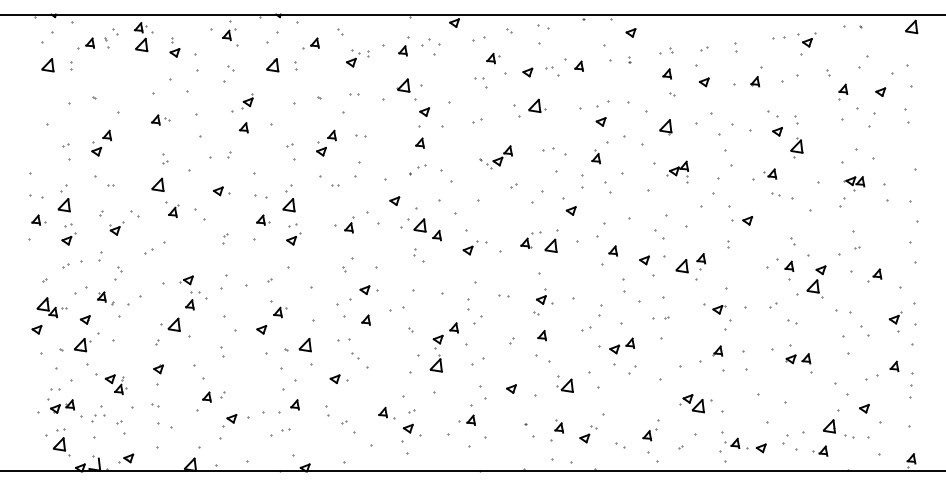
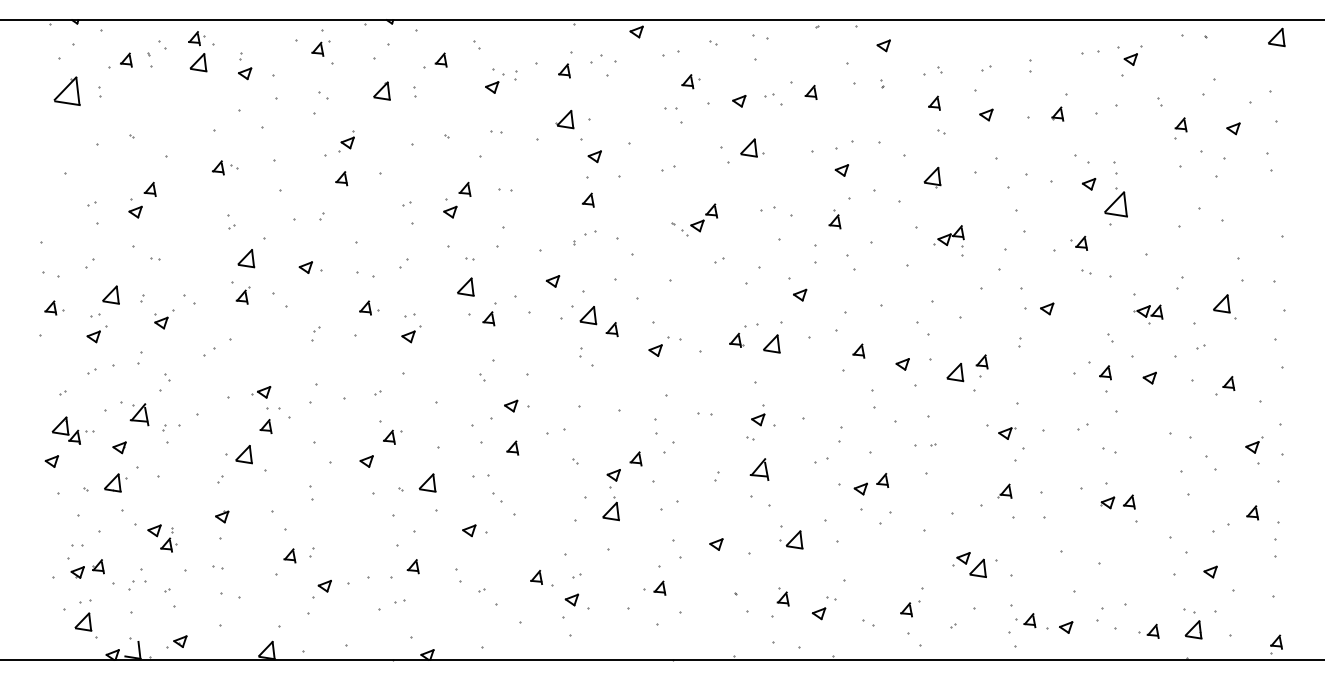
part: (48, 64) -> (67, 90), size x1.6
part: (796, 147) -> (1115, 206), size x1.4
part: (854, 183) -> (1148, 314), moved
part: (158, 184) -> (246, 258), moved
part: (63, 204) -> (110, 294), moved
part: (288, 204) -> (465, 286), moved
part: (815, 288) -> (1224, 306), moved
part: (105, 298) -> (147, 417), size x1.6
part: (541, 335) -> (758, 469), size x1.6
part: (829, 426) -> (1193, 629), moved

